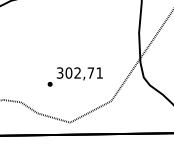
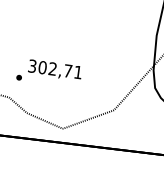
text: (74, 76) -> (48, 72), moved

